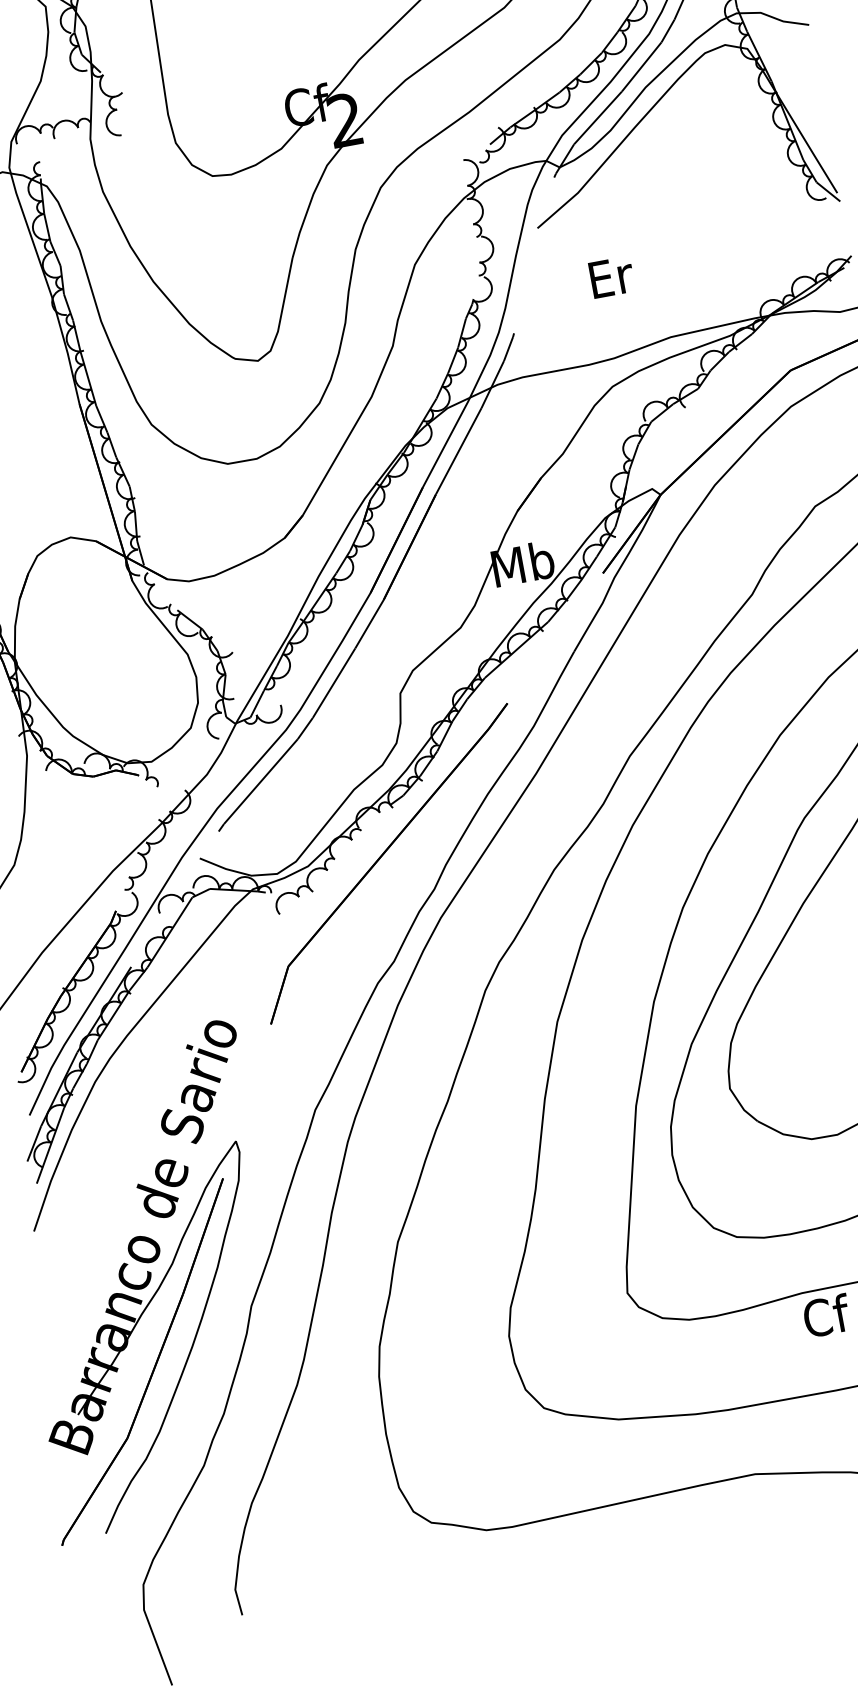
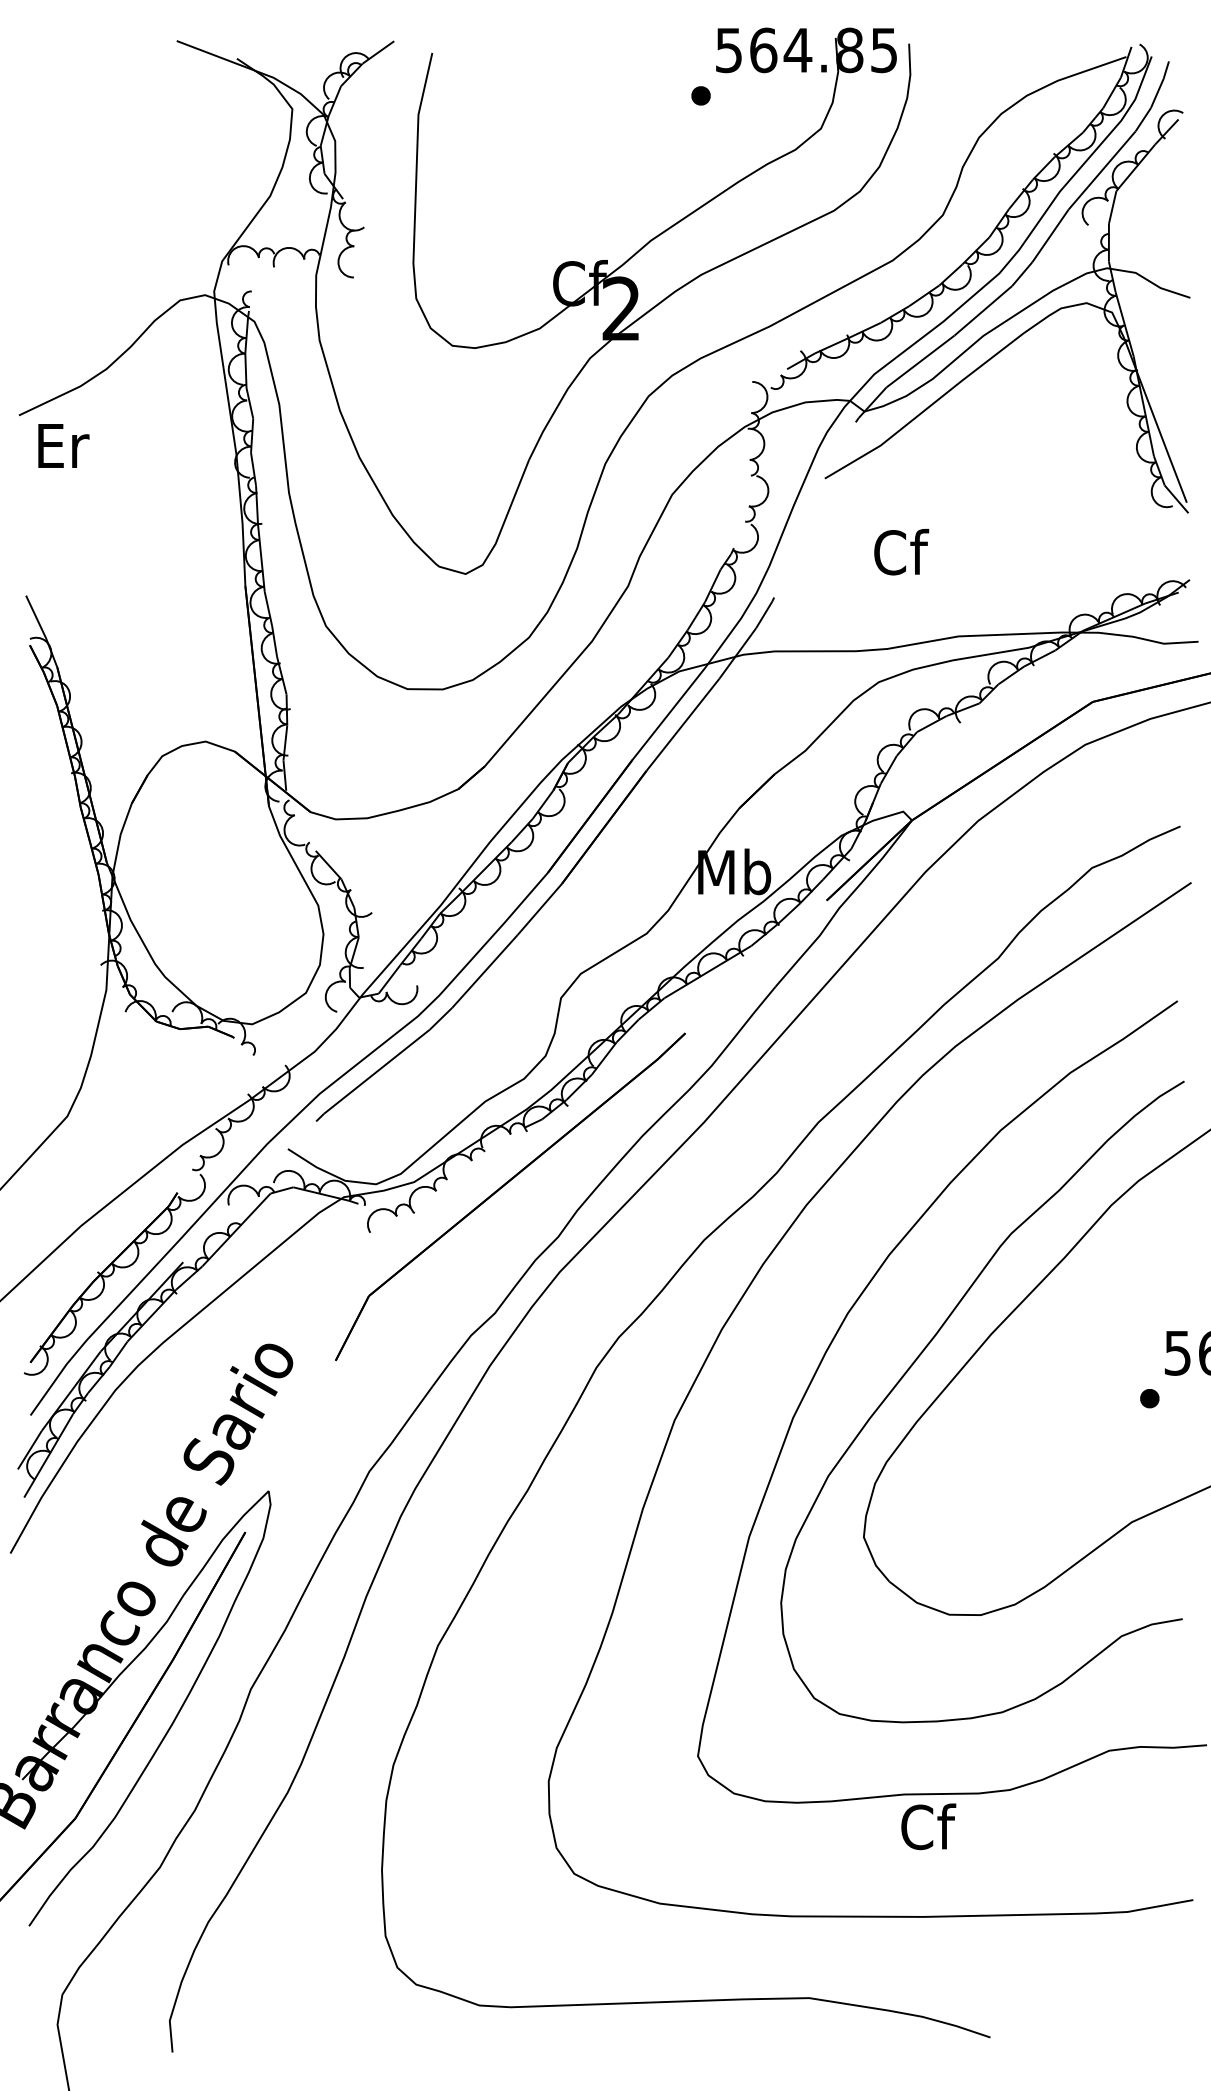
text: (611, 276) -> (901, 551), Er -> Cf

